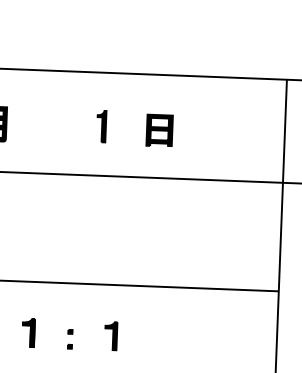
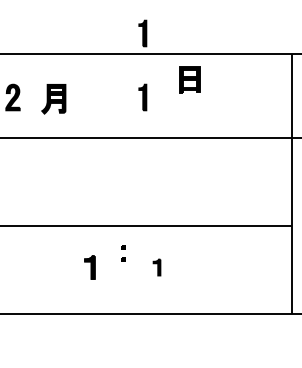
part: (104, 47) -> (142, 33), added
part: (158, 129) -> (189, 79), moved
part: (110, 335) -> (156, 267), size x0.7
part: (69, 339) -> (123, 253), moved

